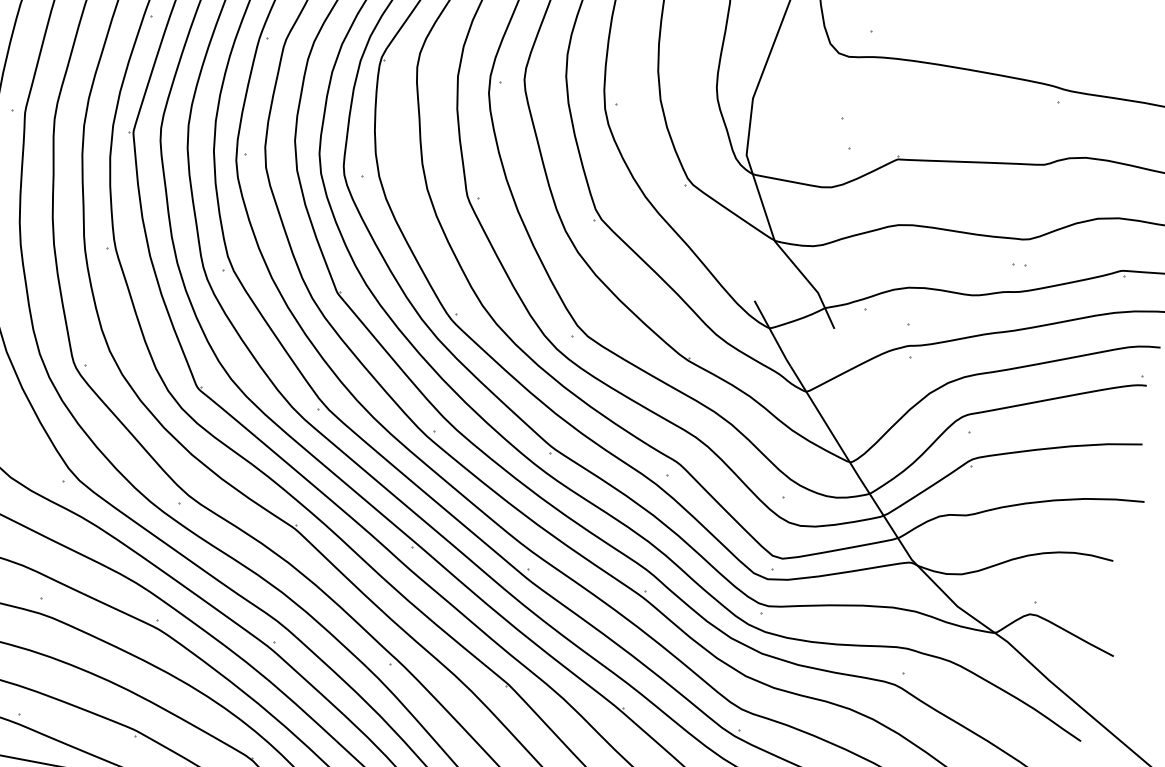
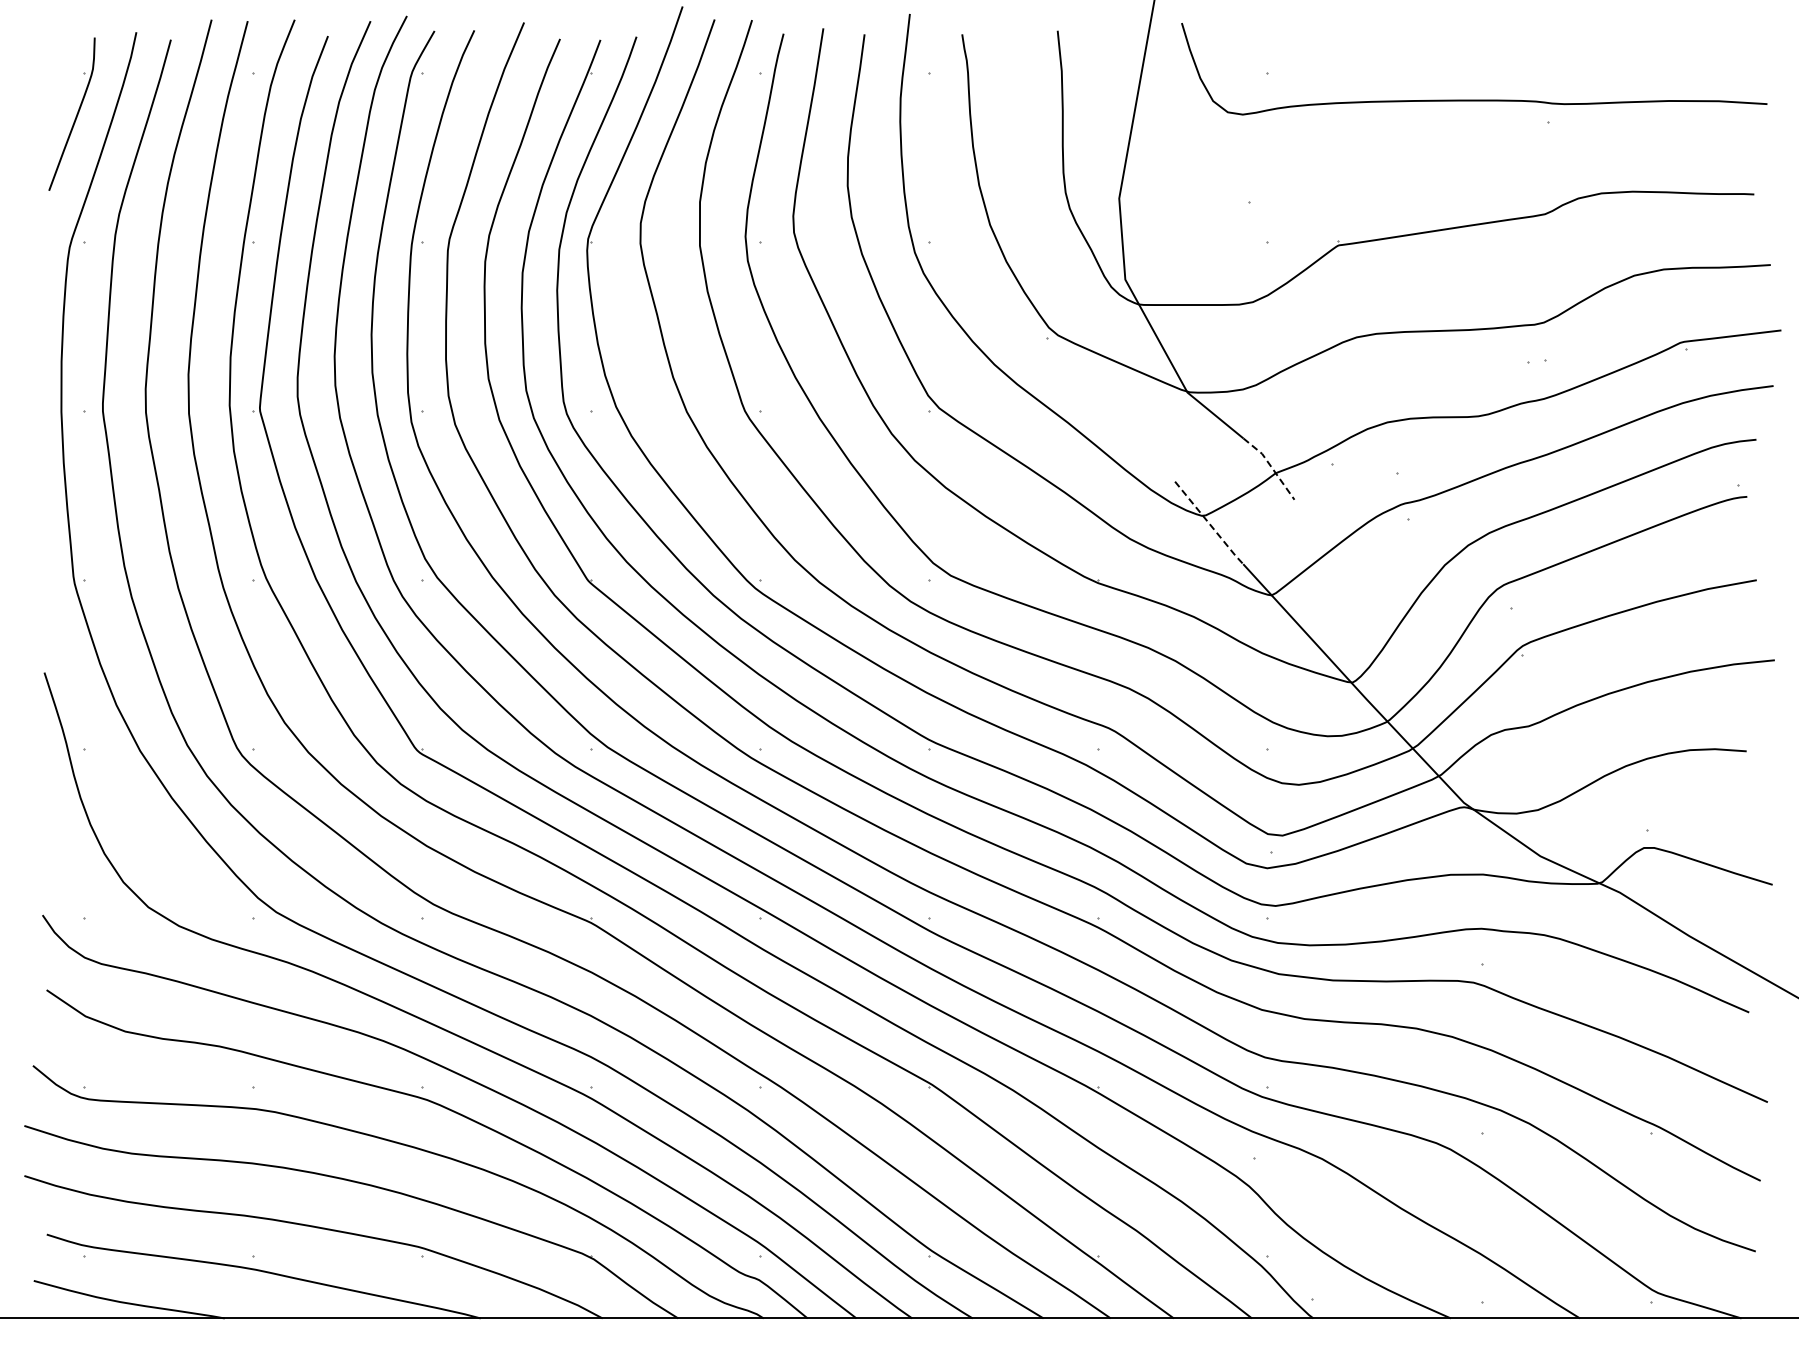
line: (822, 302) -> (1271, 466), solid -> dashed
line: (772, 334) -> (1209, 523), solid -> dashed

